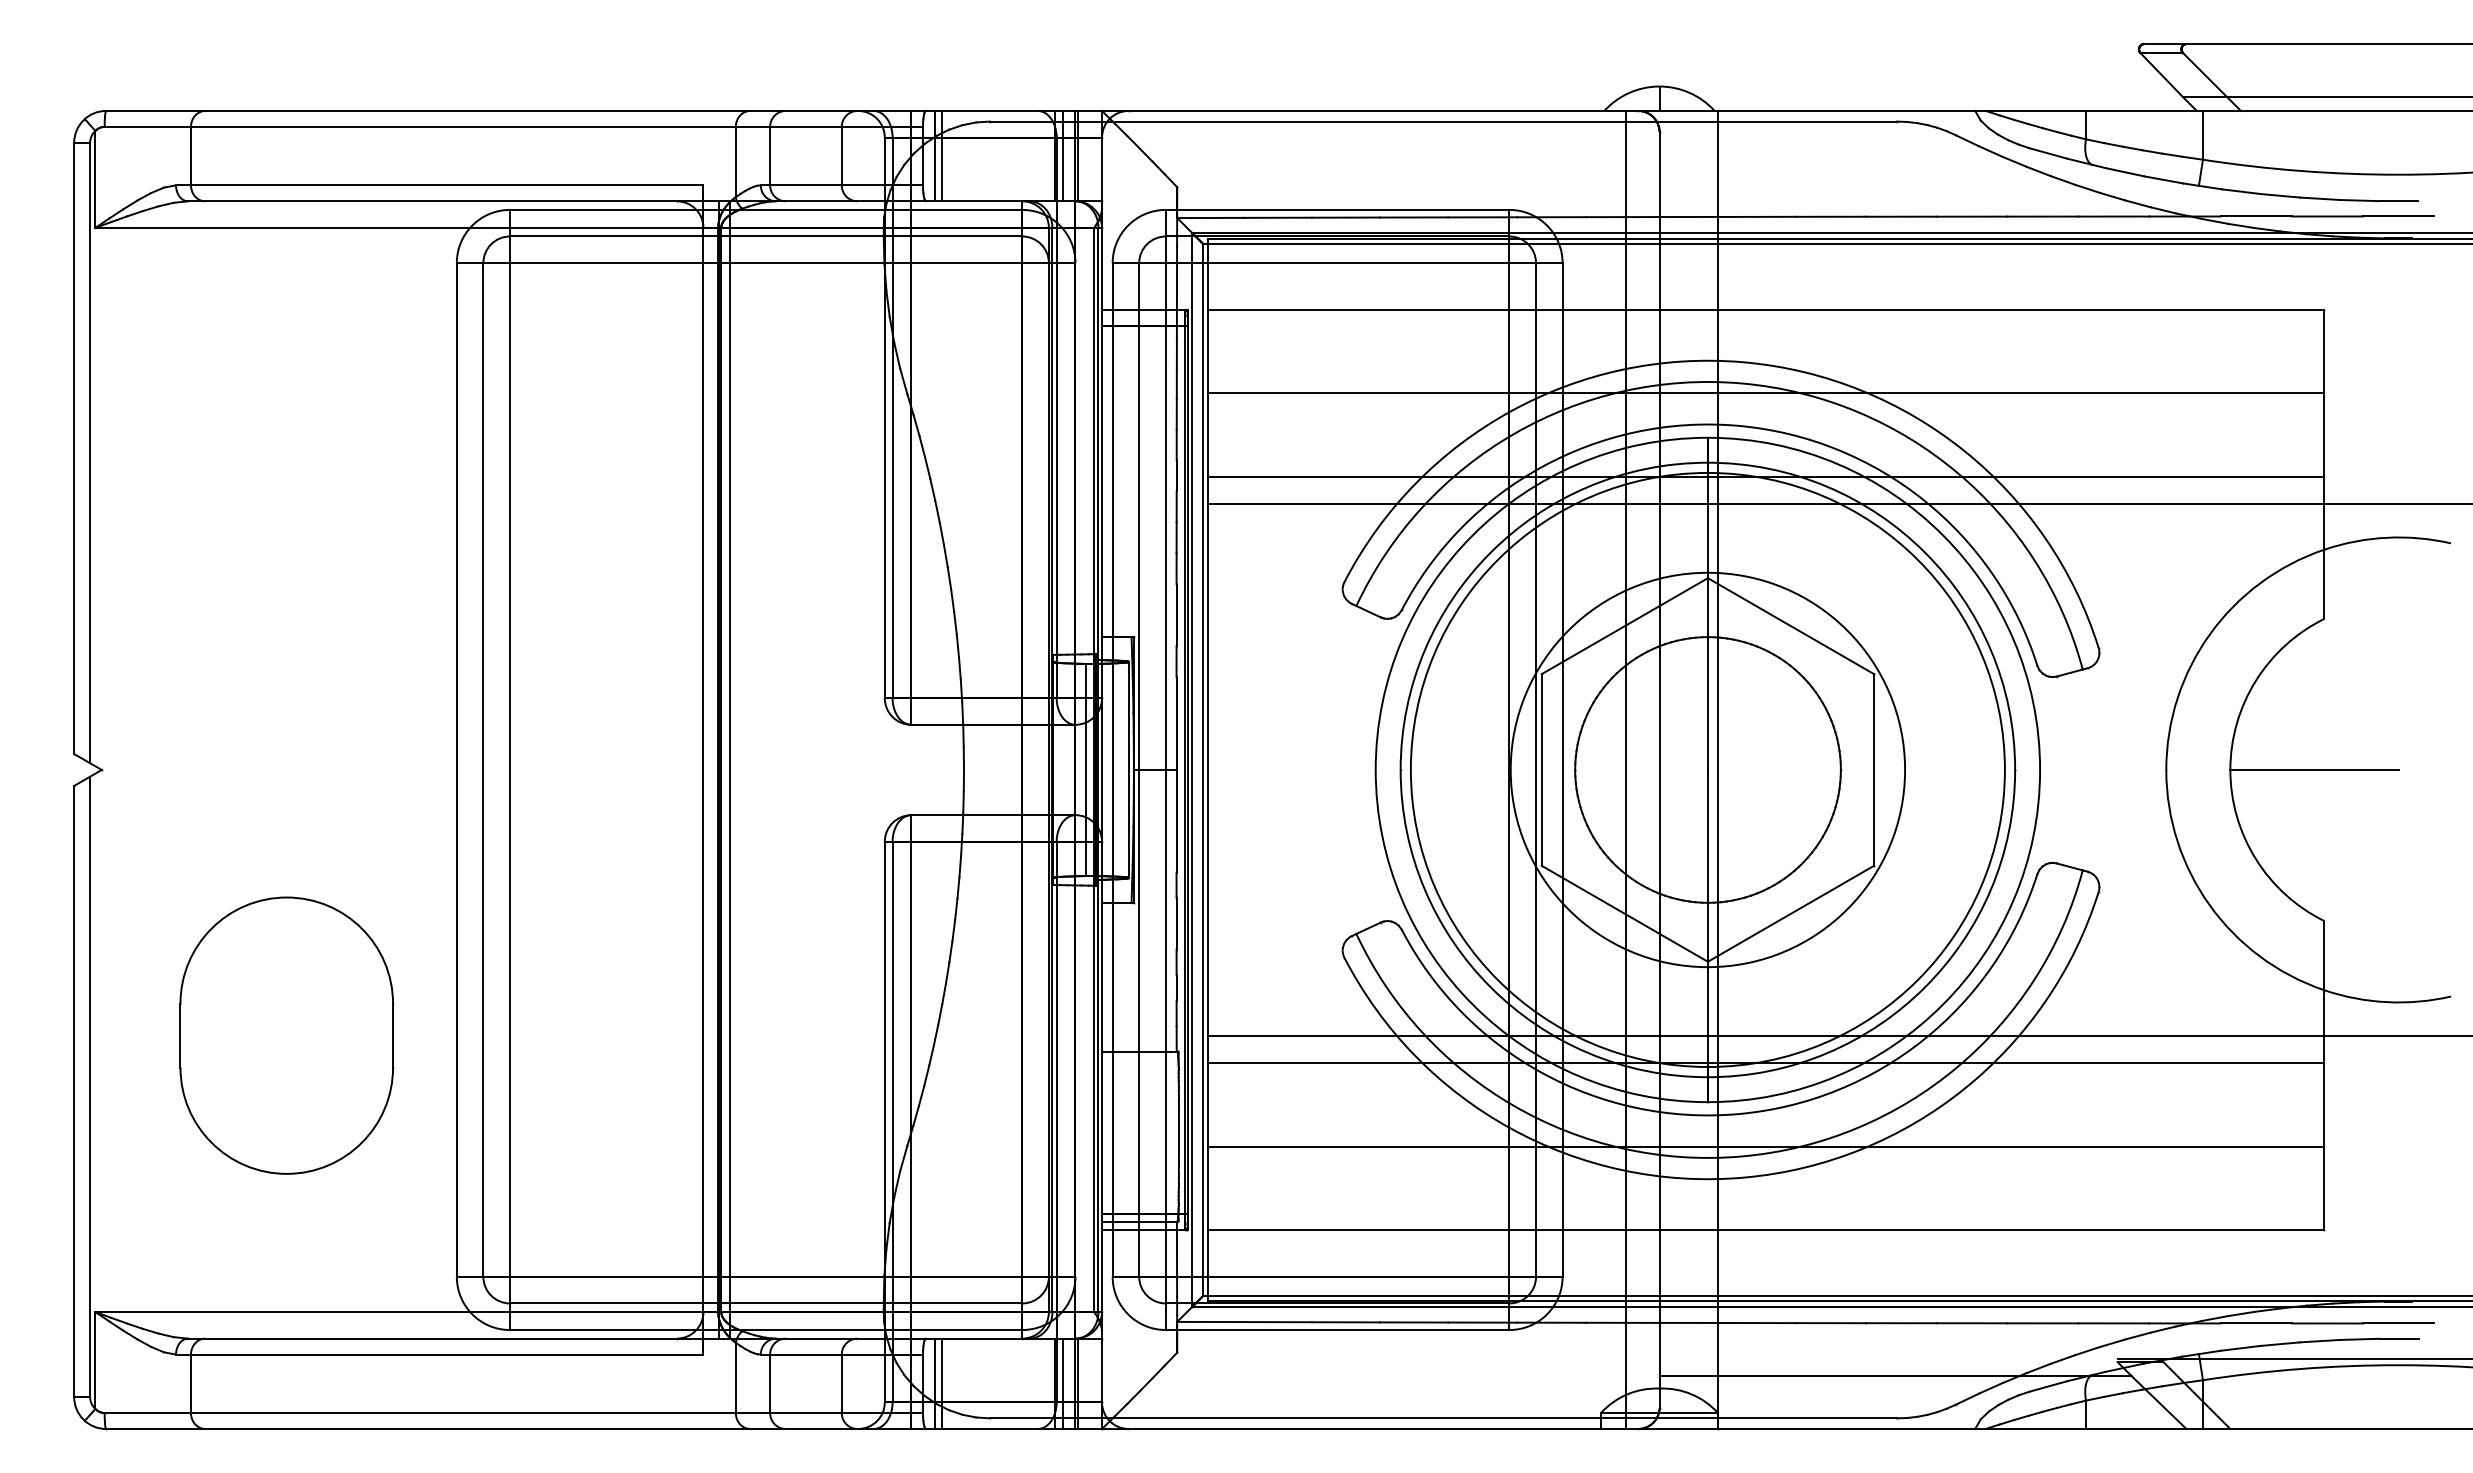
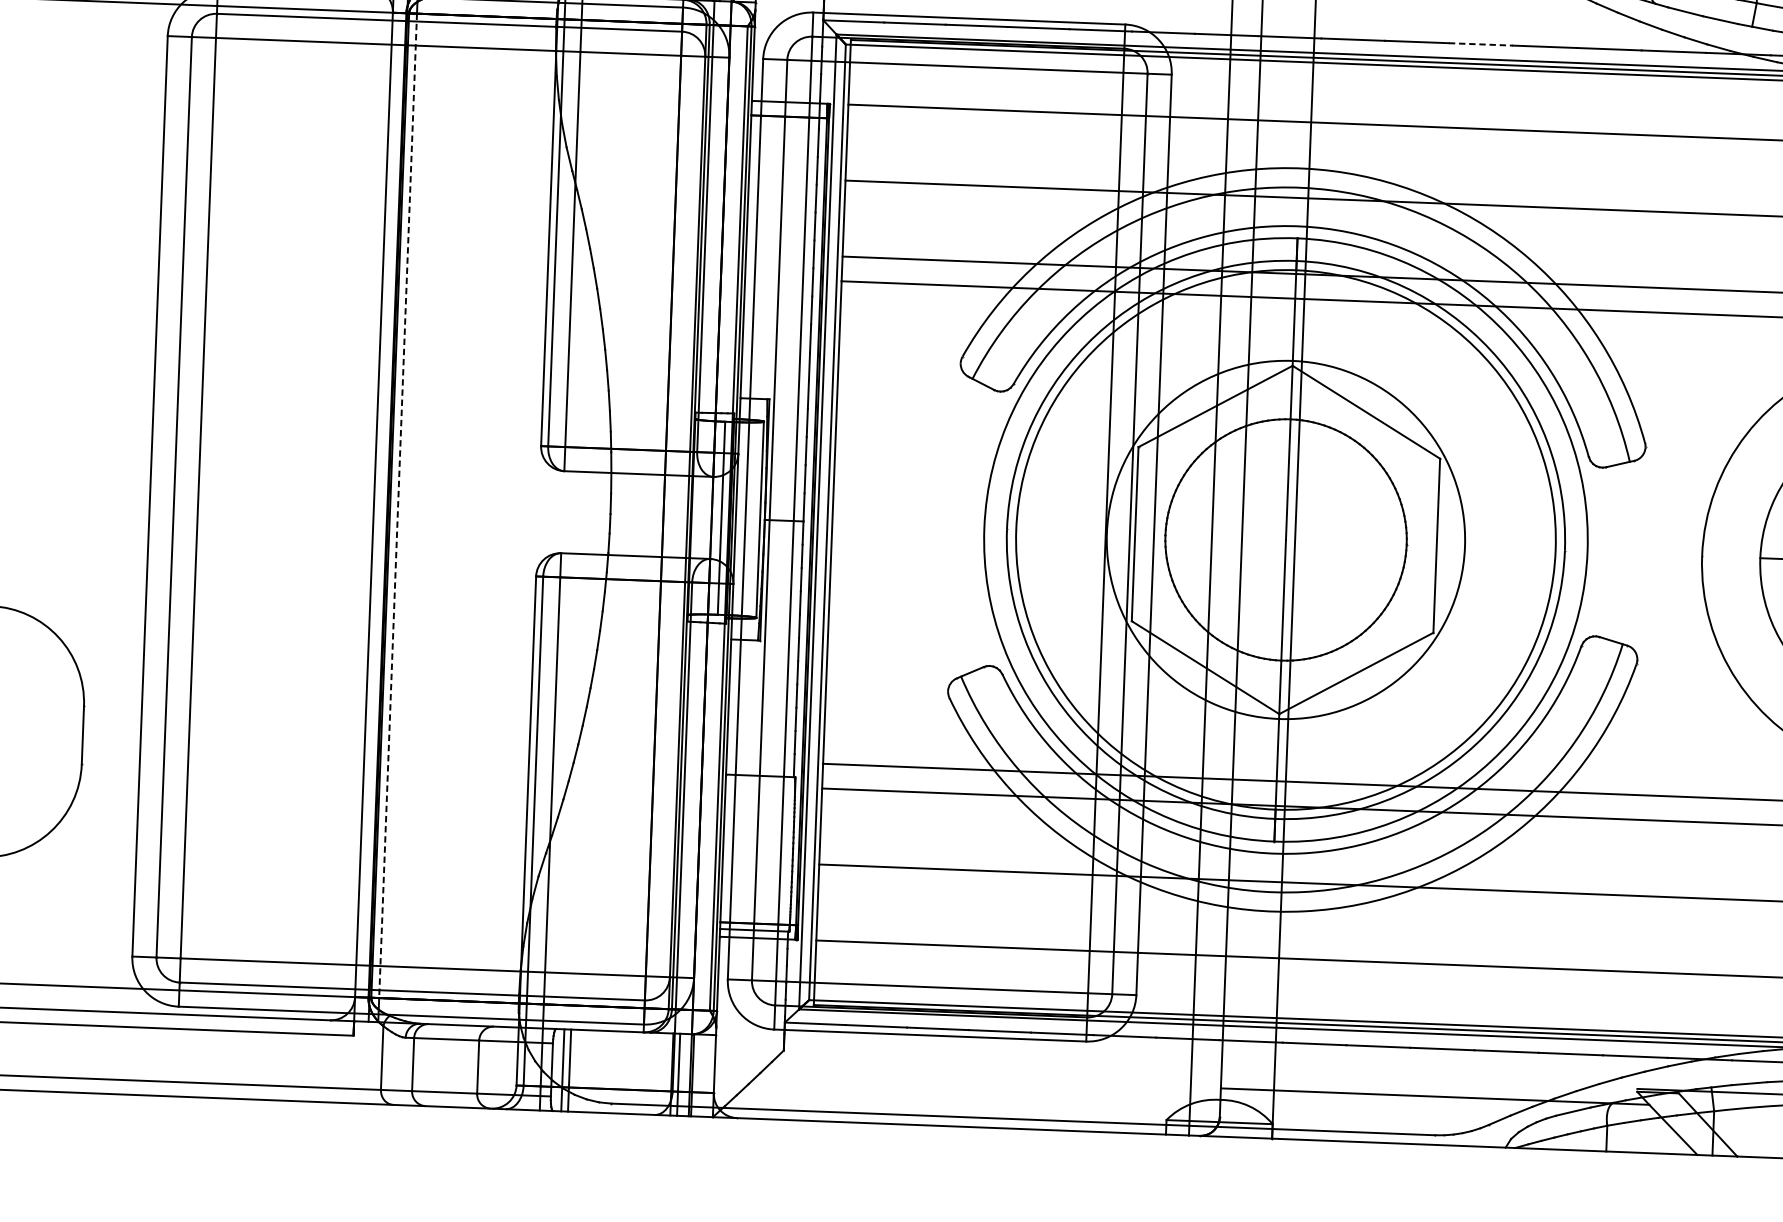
line: (1901, 216) -> (1481, 44), solid -> dashed
line: (730, 770) -> (398, 506), solid -> dashed

